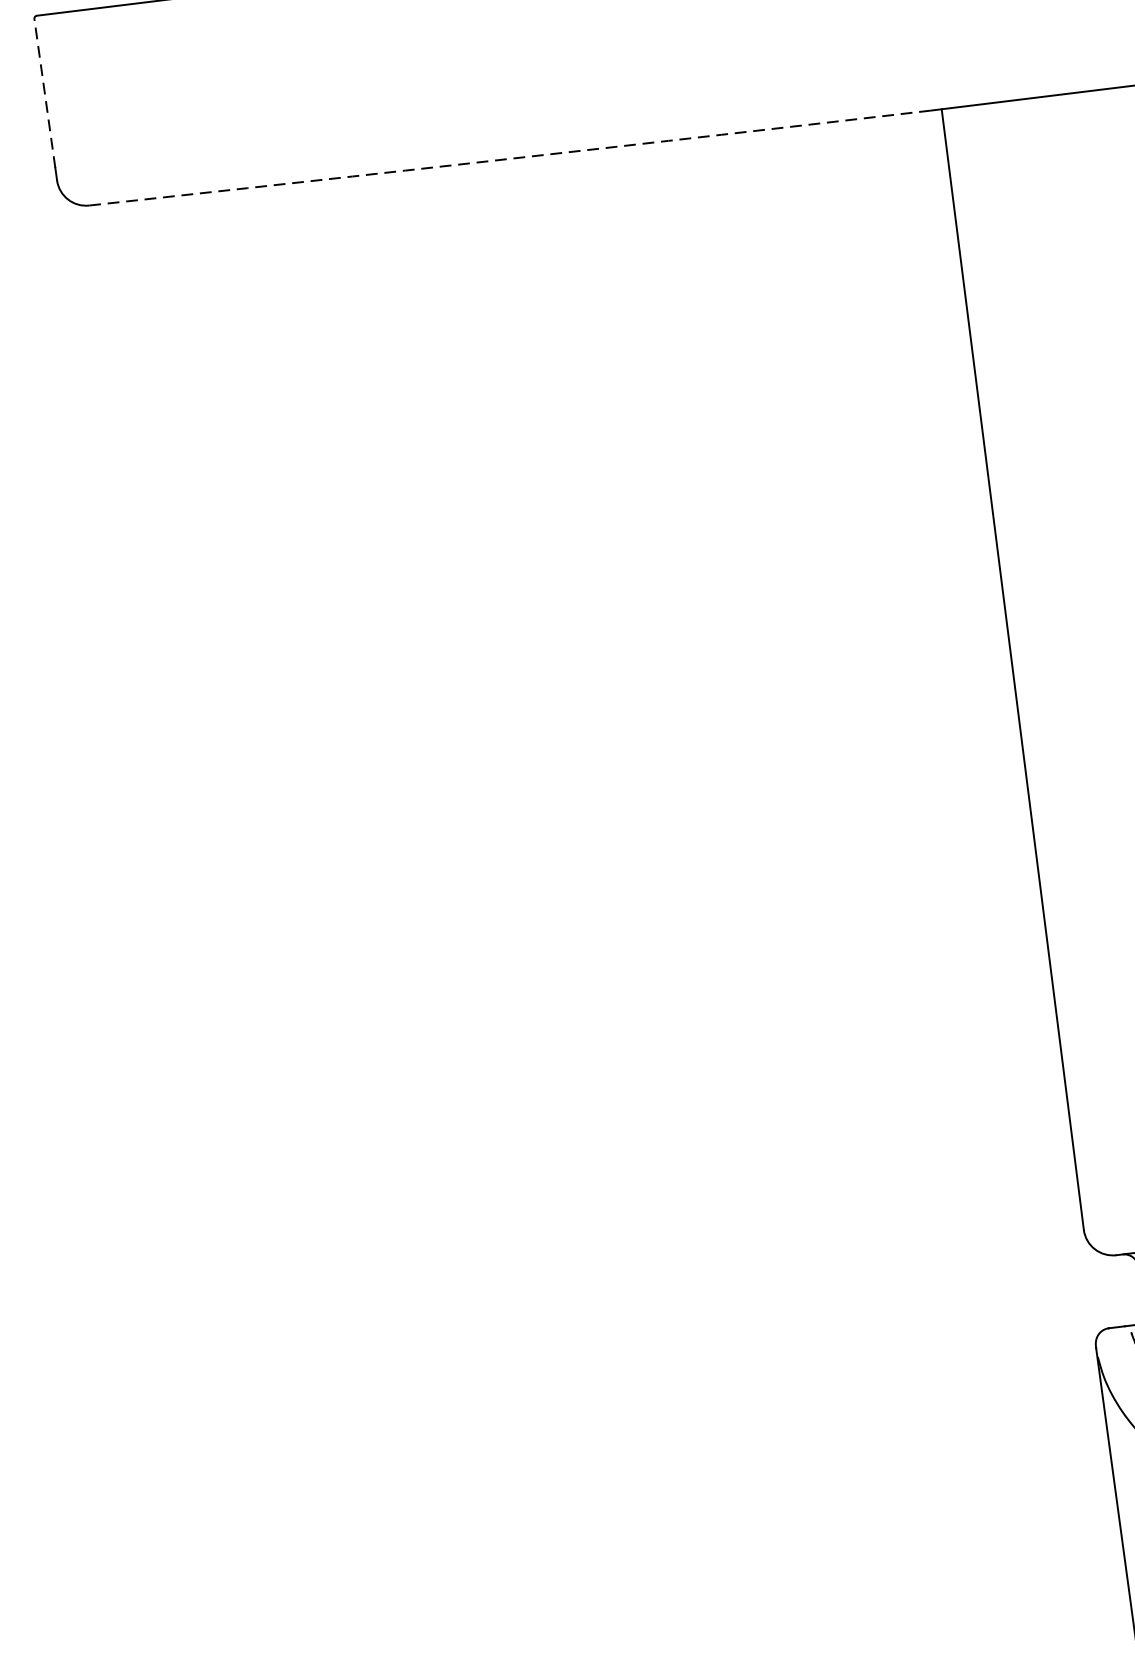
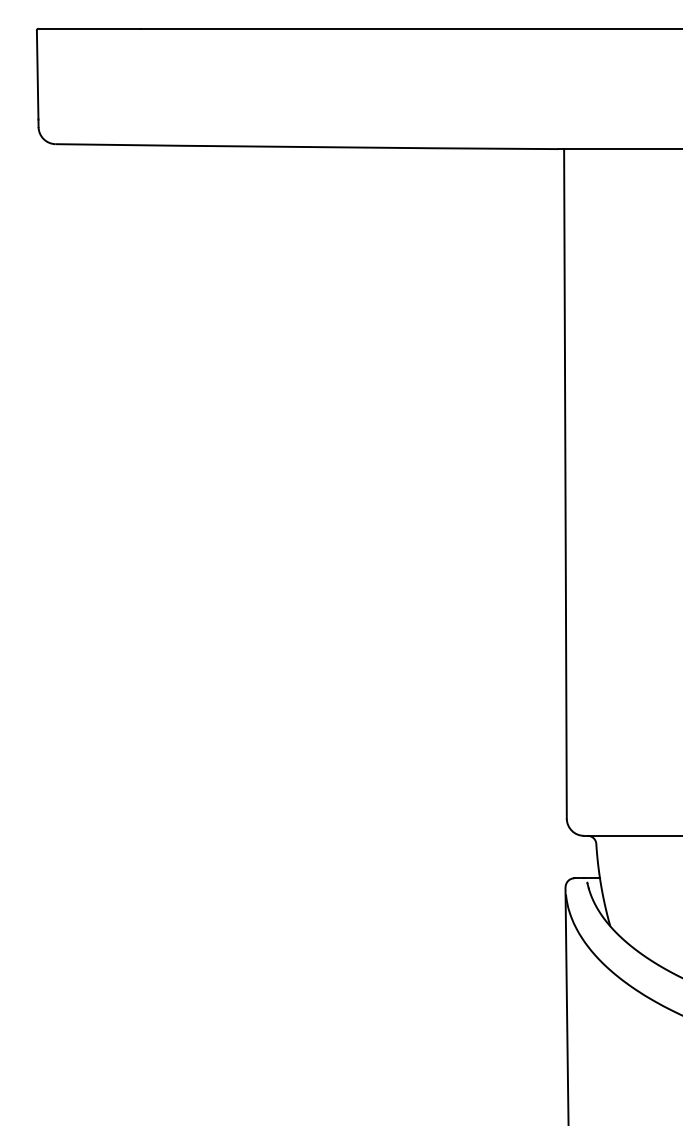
line: (44, 94) -> (37, 75), dashed -> solid
arc: (509, 159) -> (306, 147), dashed -> solid

